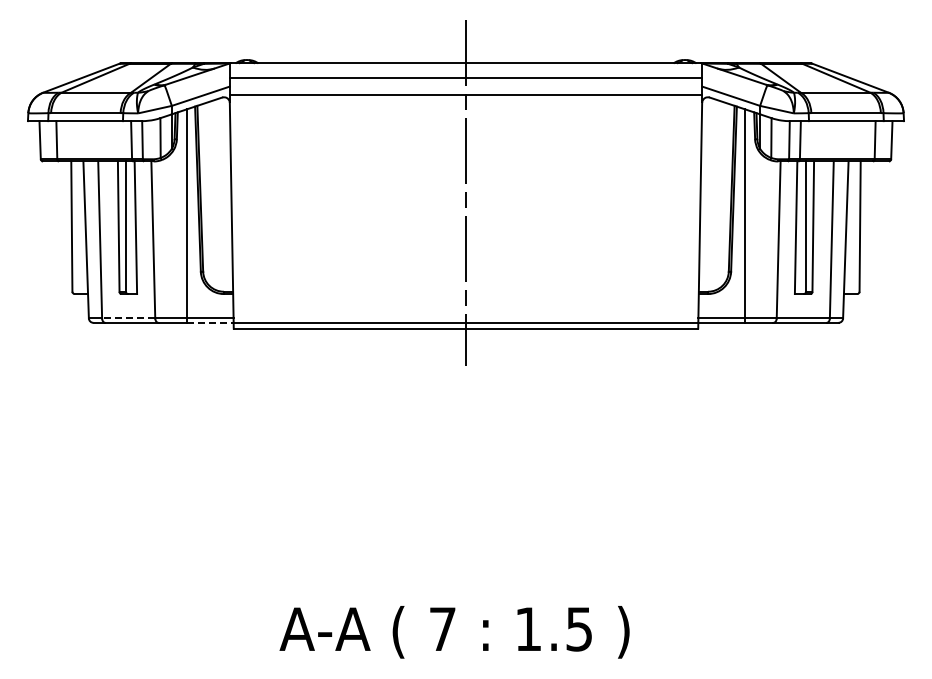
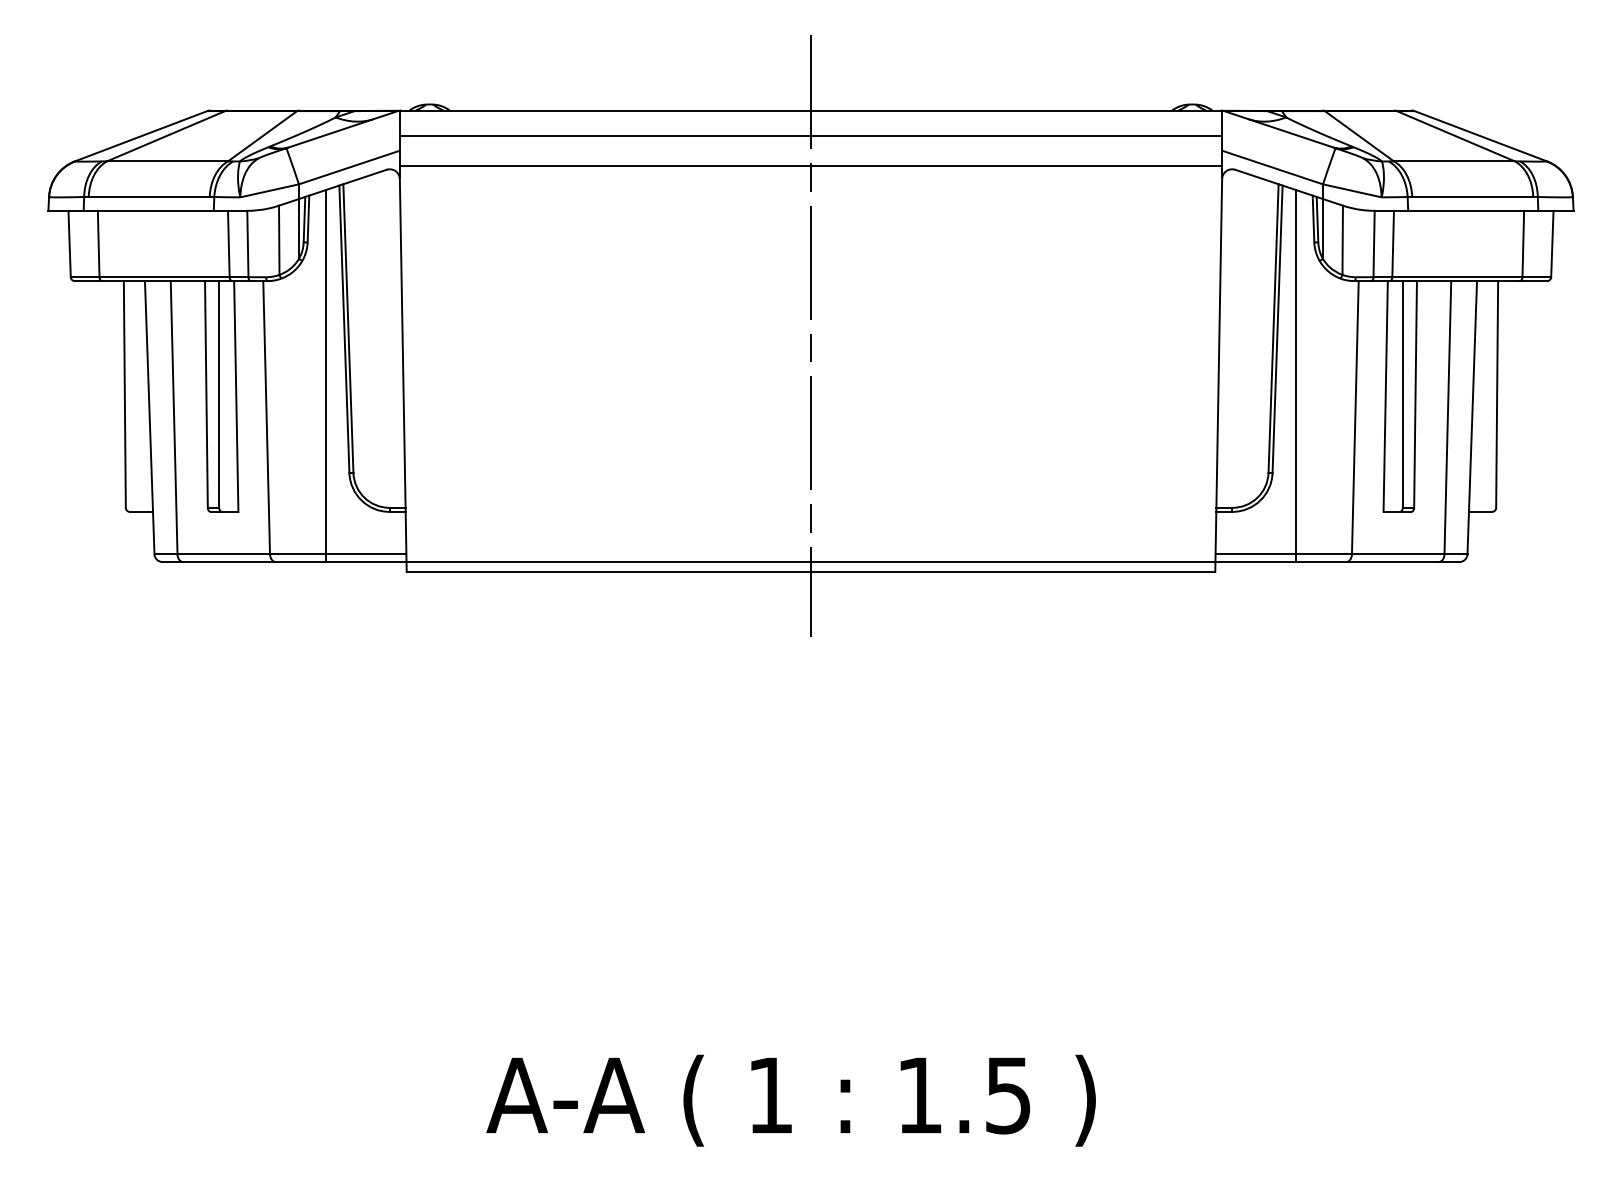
line: (128, 318) -> (223, 554), dashed -> solid
line: (210, 322) -> (366, 561), dashed -> solid
text: (442, 628) -> (770, 1094), 7 -> 1

